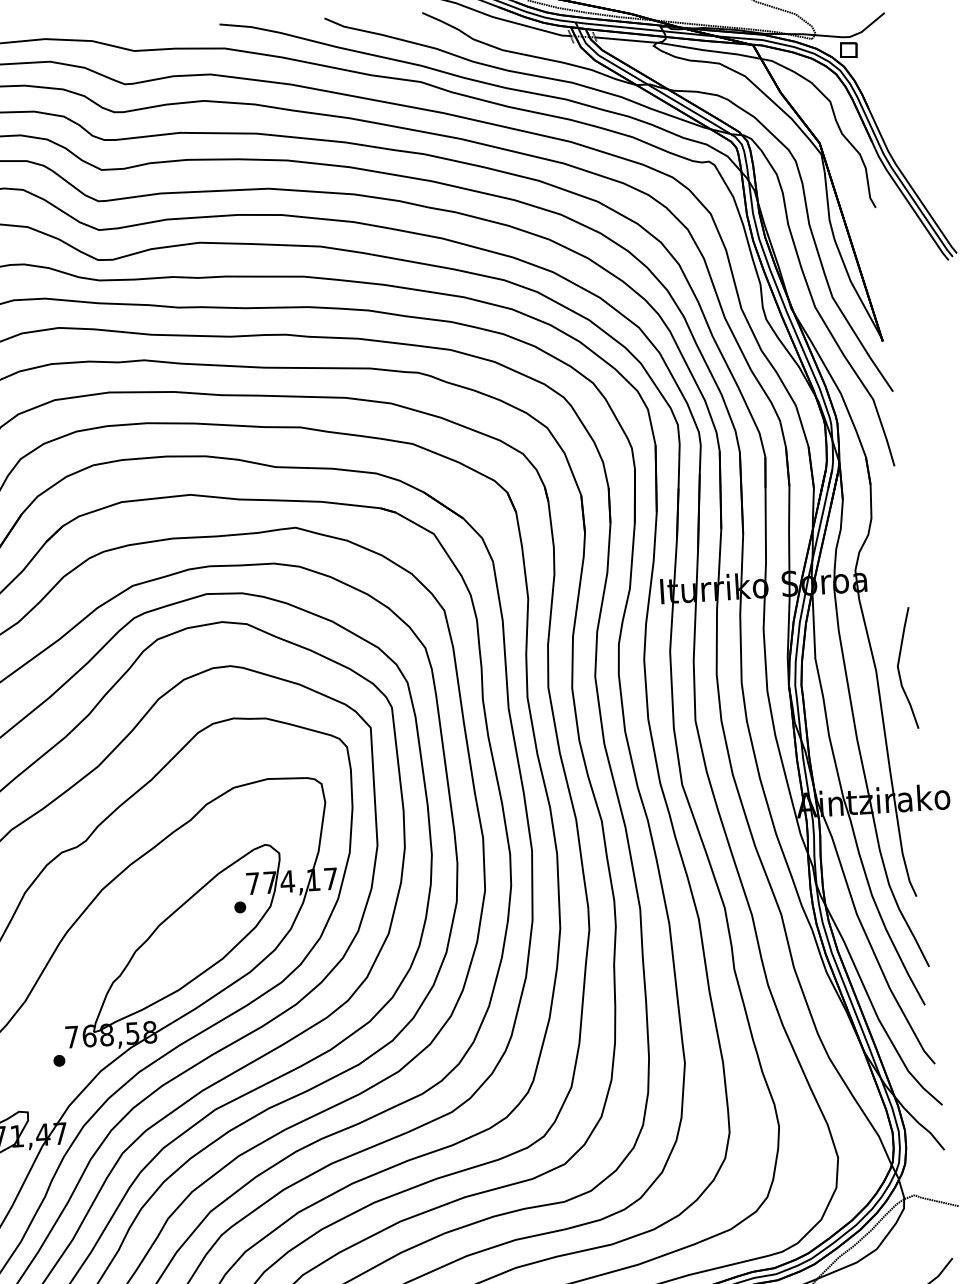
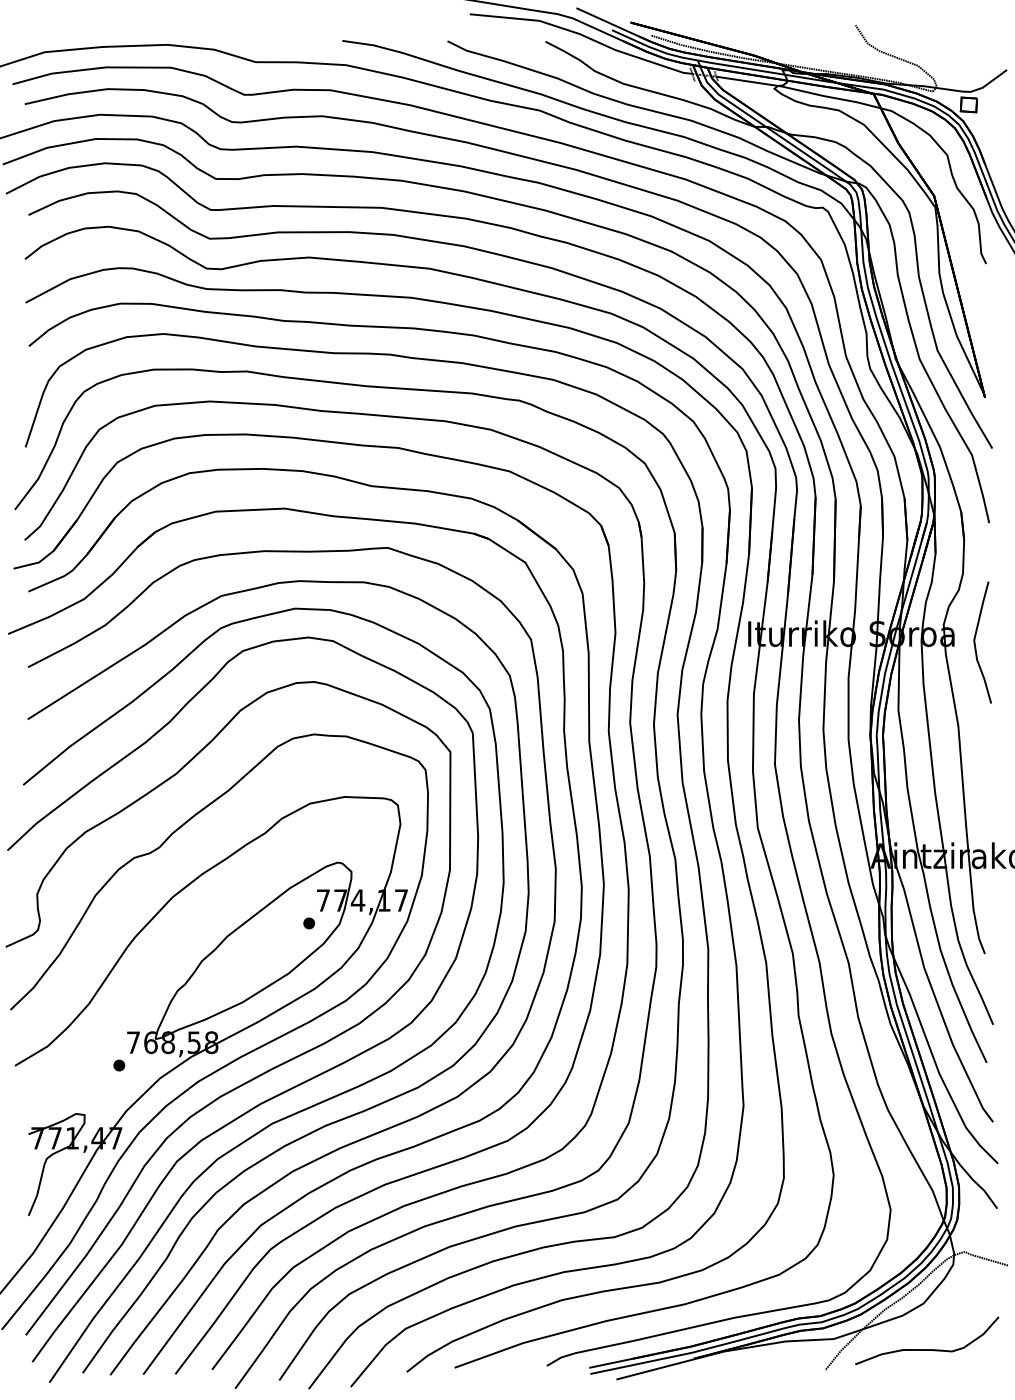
part: (899, 668) -> (975, 642), moved

